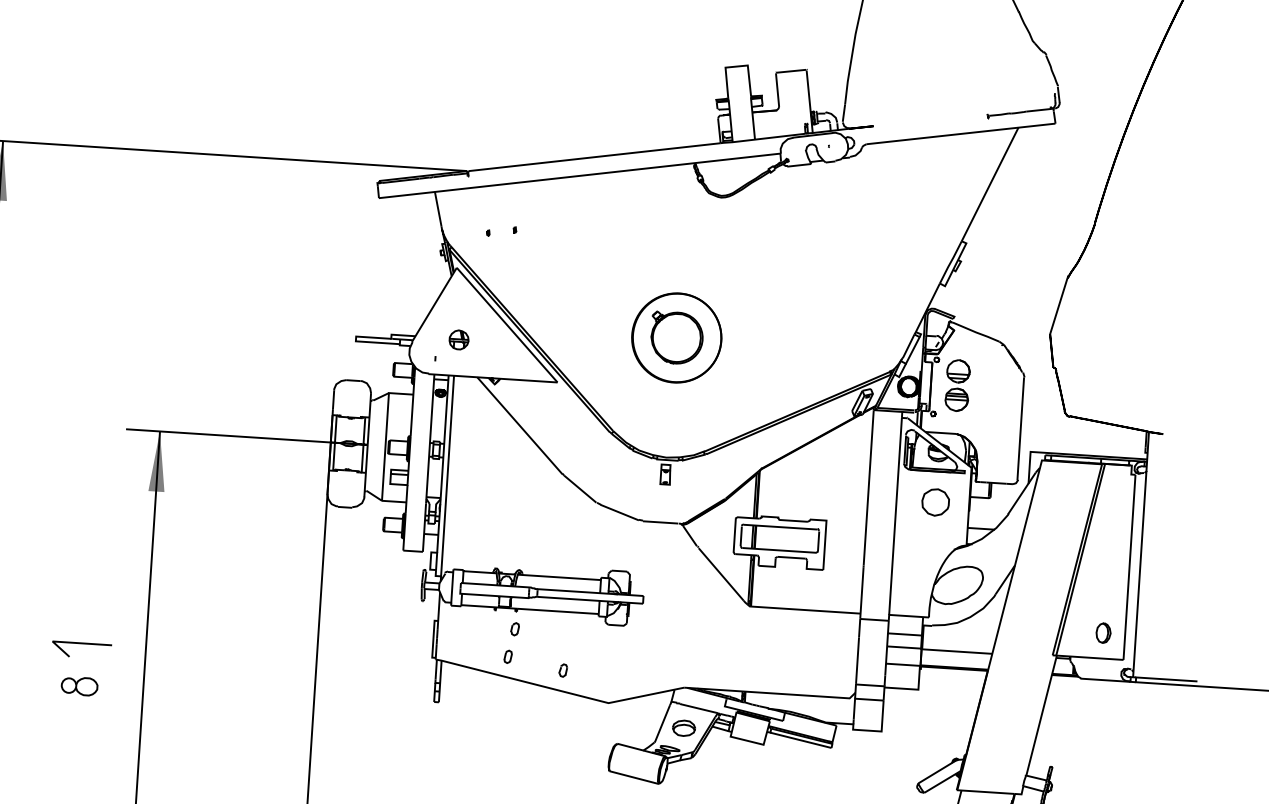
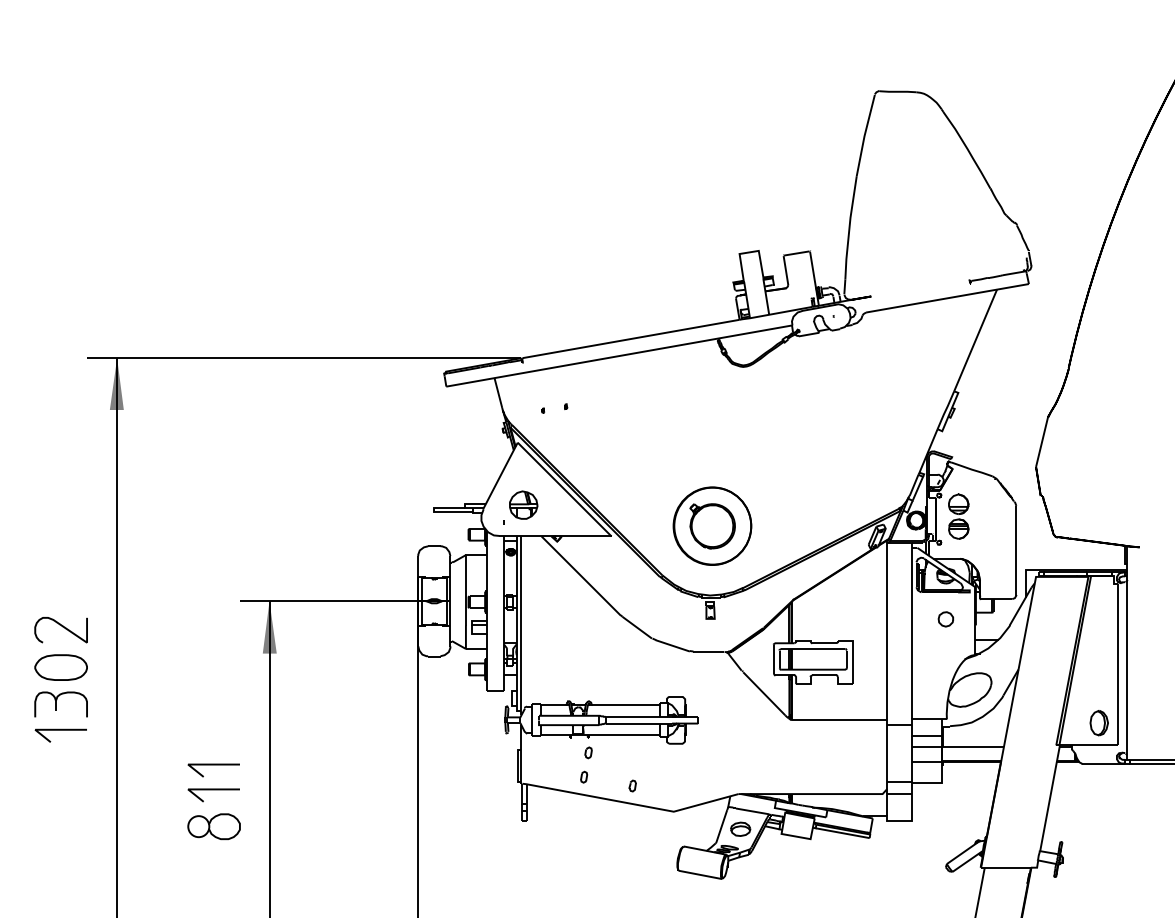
part: (676, 337) -> (712, 525), moved
part: (458, 339) -> (523, 504), size x1.67
part: (934, 502) -> (945, 619), size x0.62
line: (83, 615) -> (213, 765), added
part: (1102, 633) -> (1098, 723), size x1.43
part: (78, 685) -> (213, 826), size x1.67

